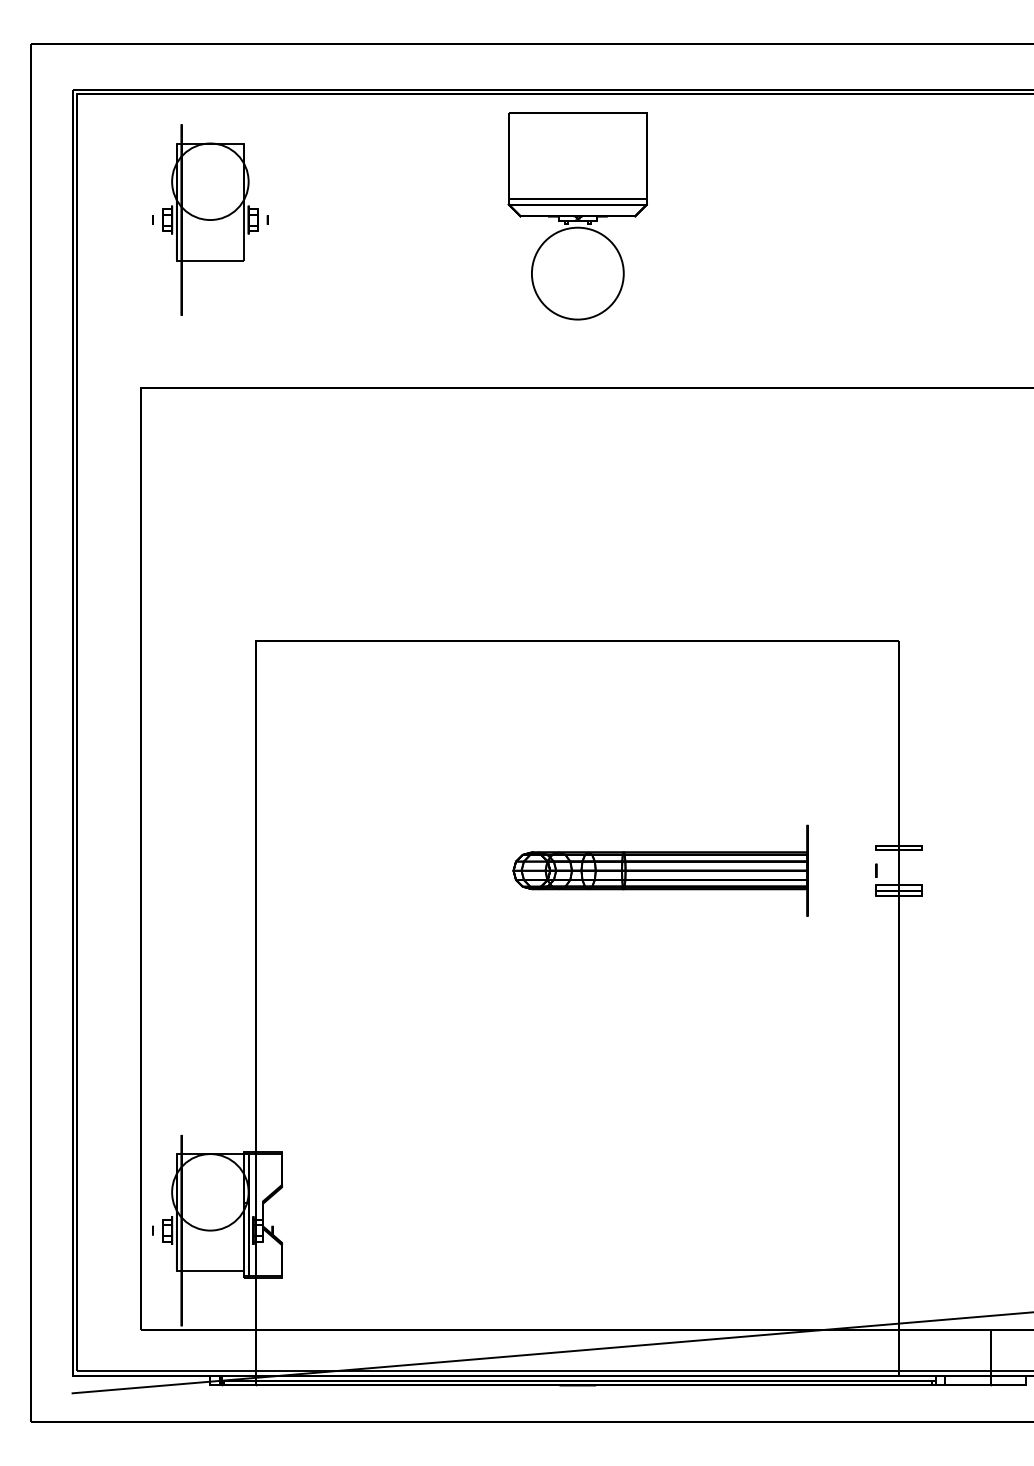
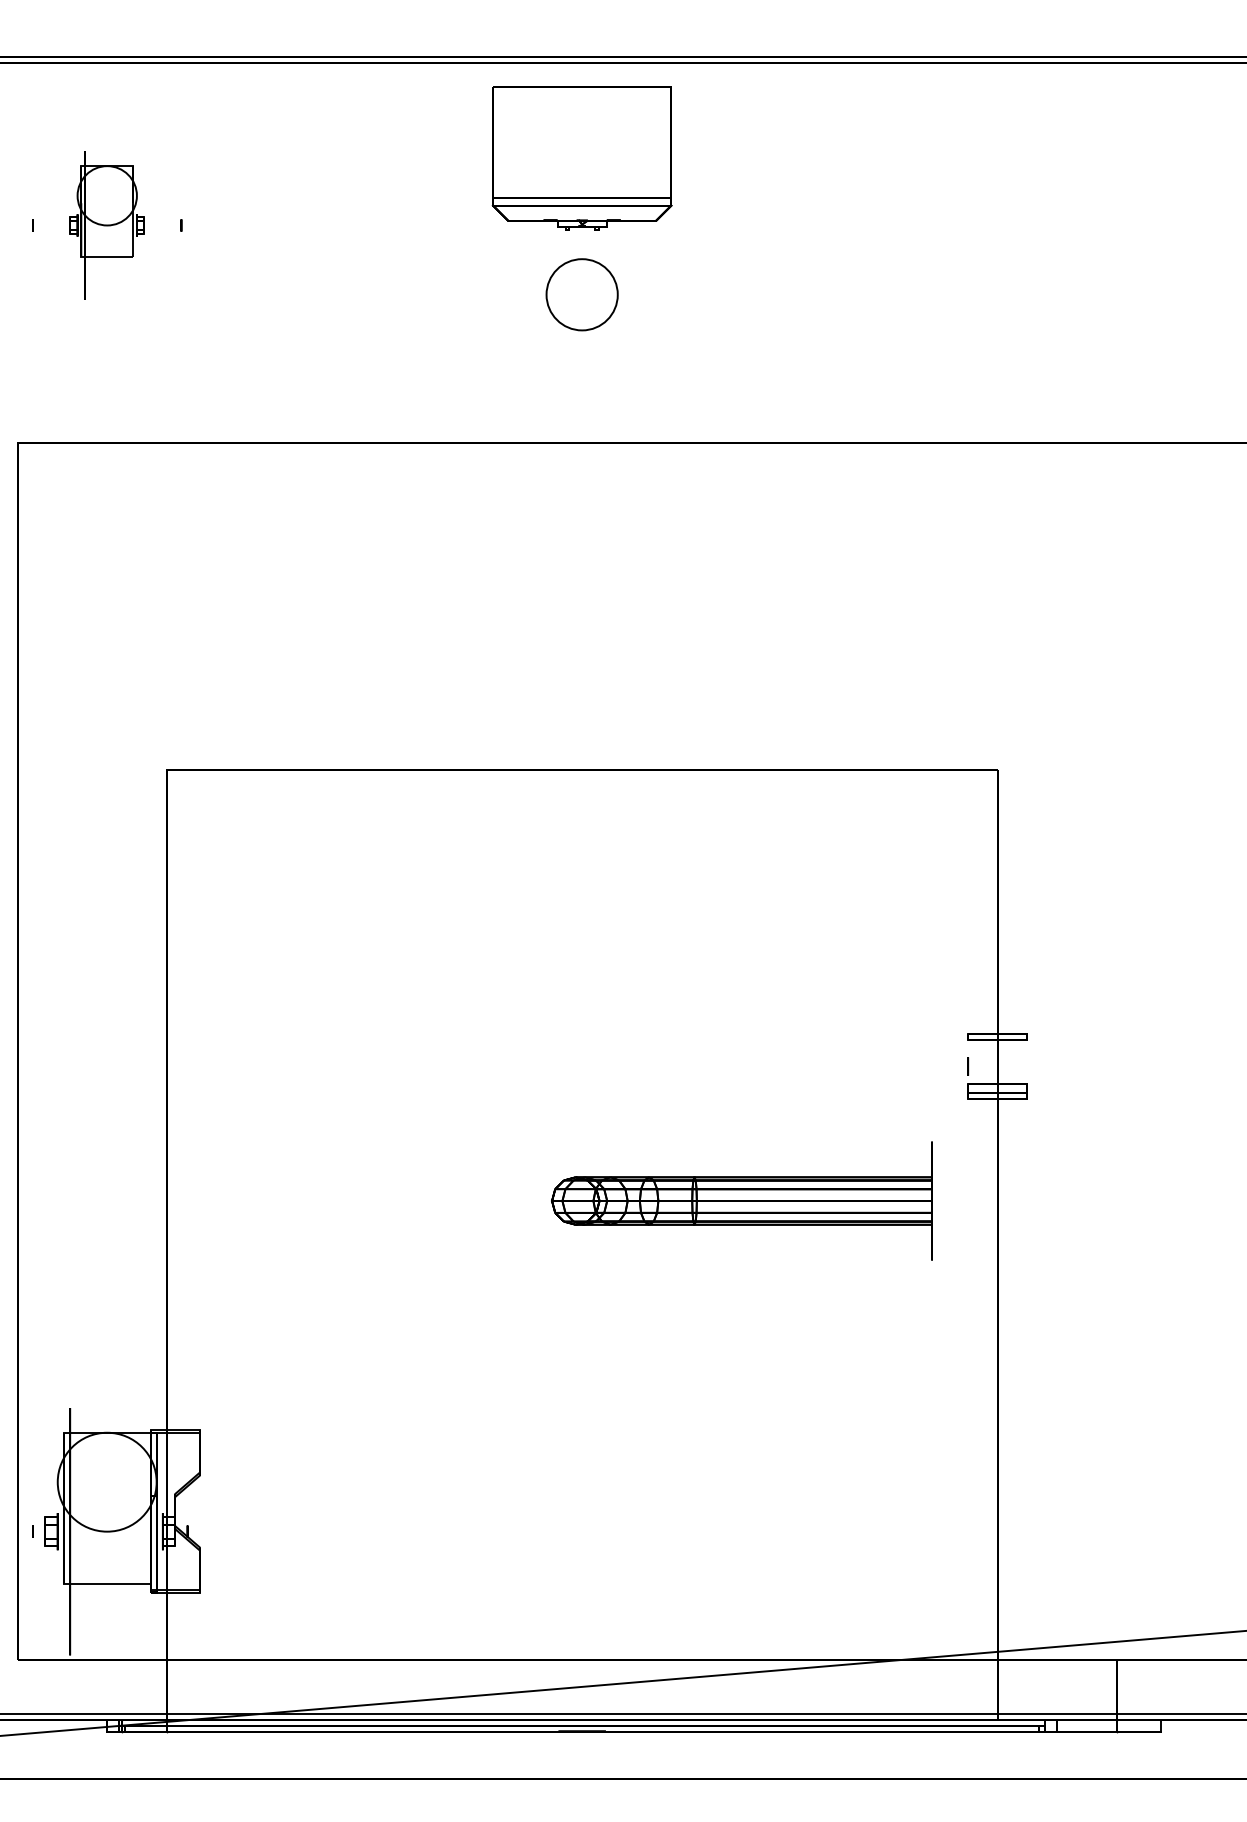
part: (210, 219) -> (107, 224), size x0.6
circle: (577, 273) -> (581, 294), size x0.6
part: (660, 870) -> (741, 1200), moved

